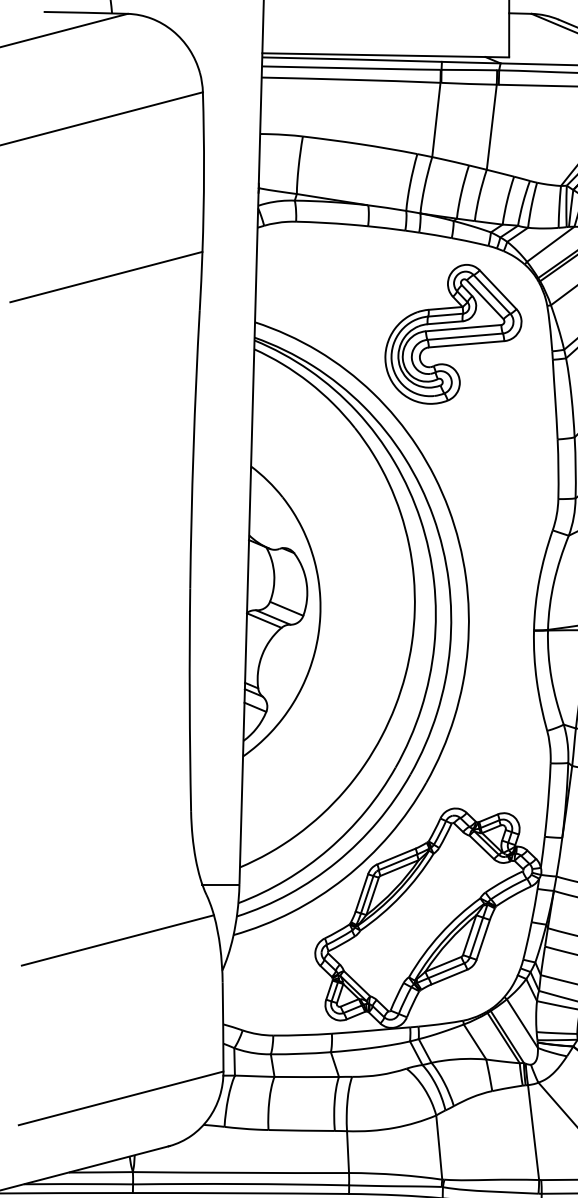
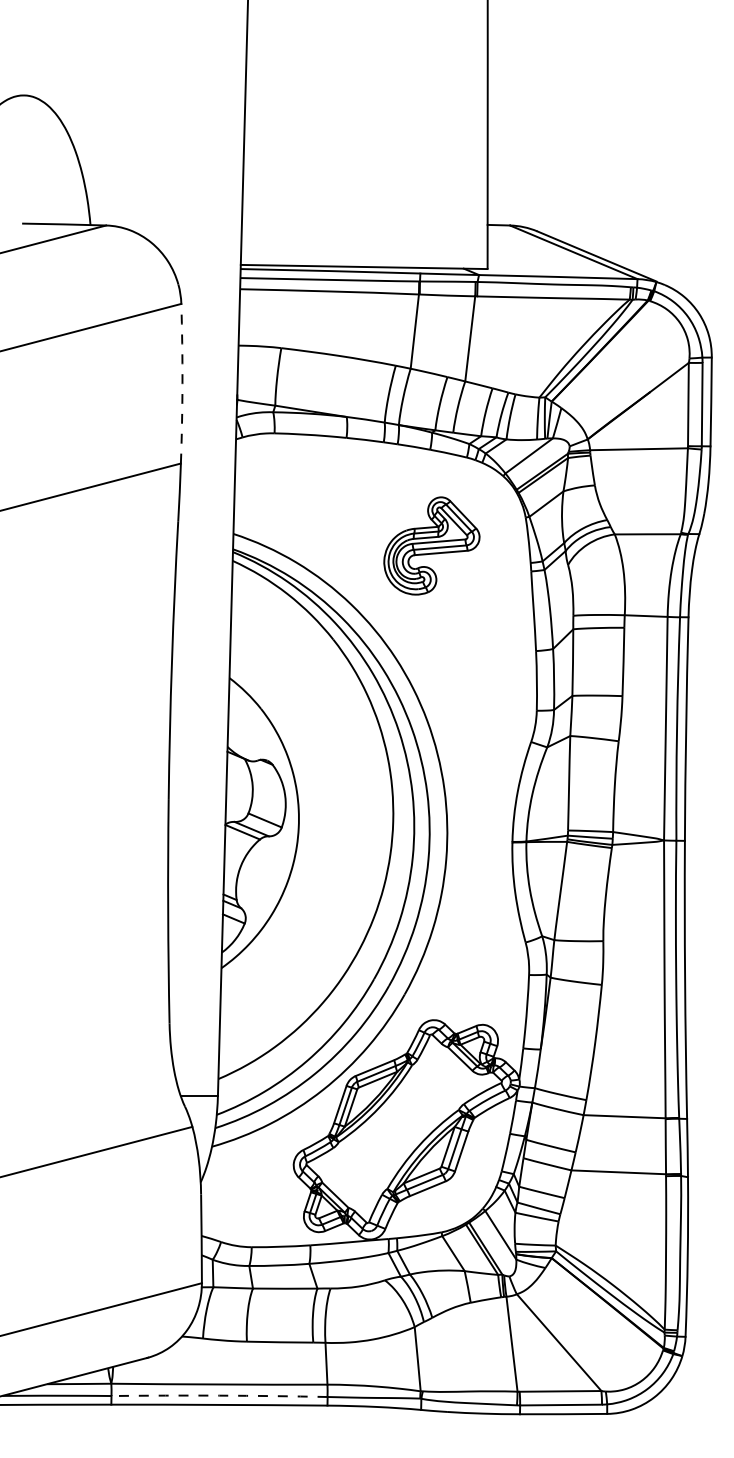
arc: (204, 171) -> (182, 383), solid -> dashed
part: (453, 333) -> (431, 545), size x0.7
arc: (241, 1183) -> (219, 1395), solid -> dashed

